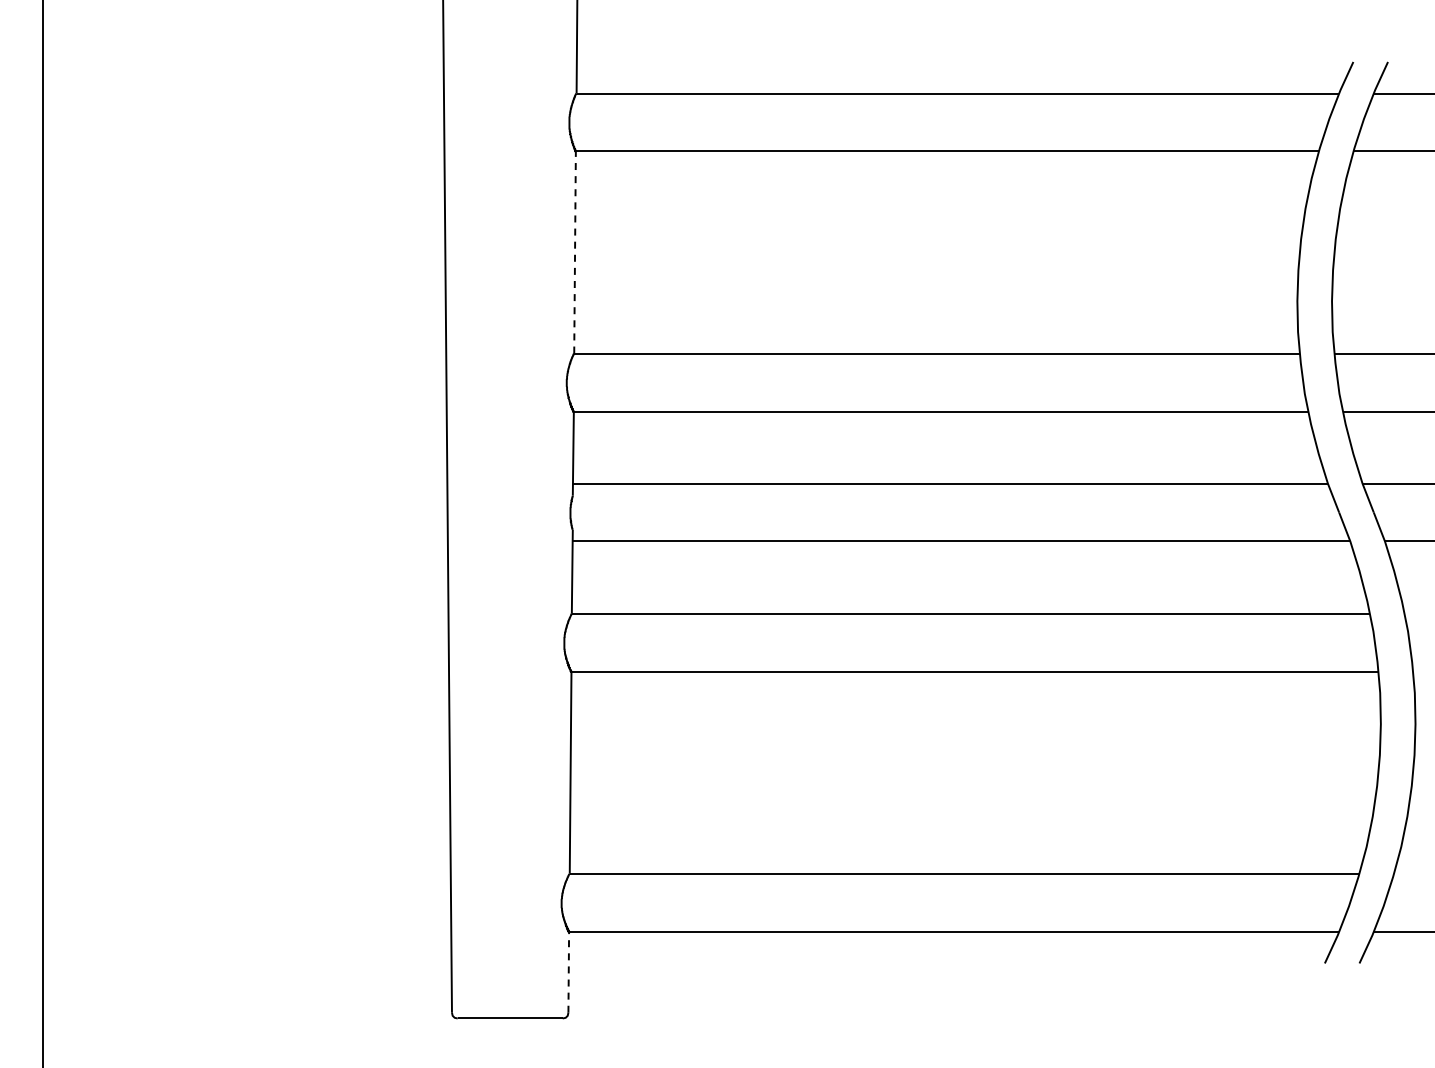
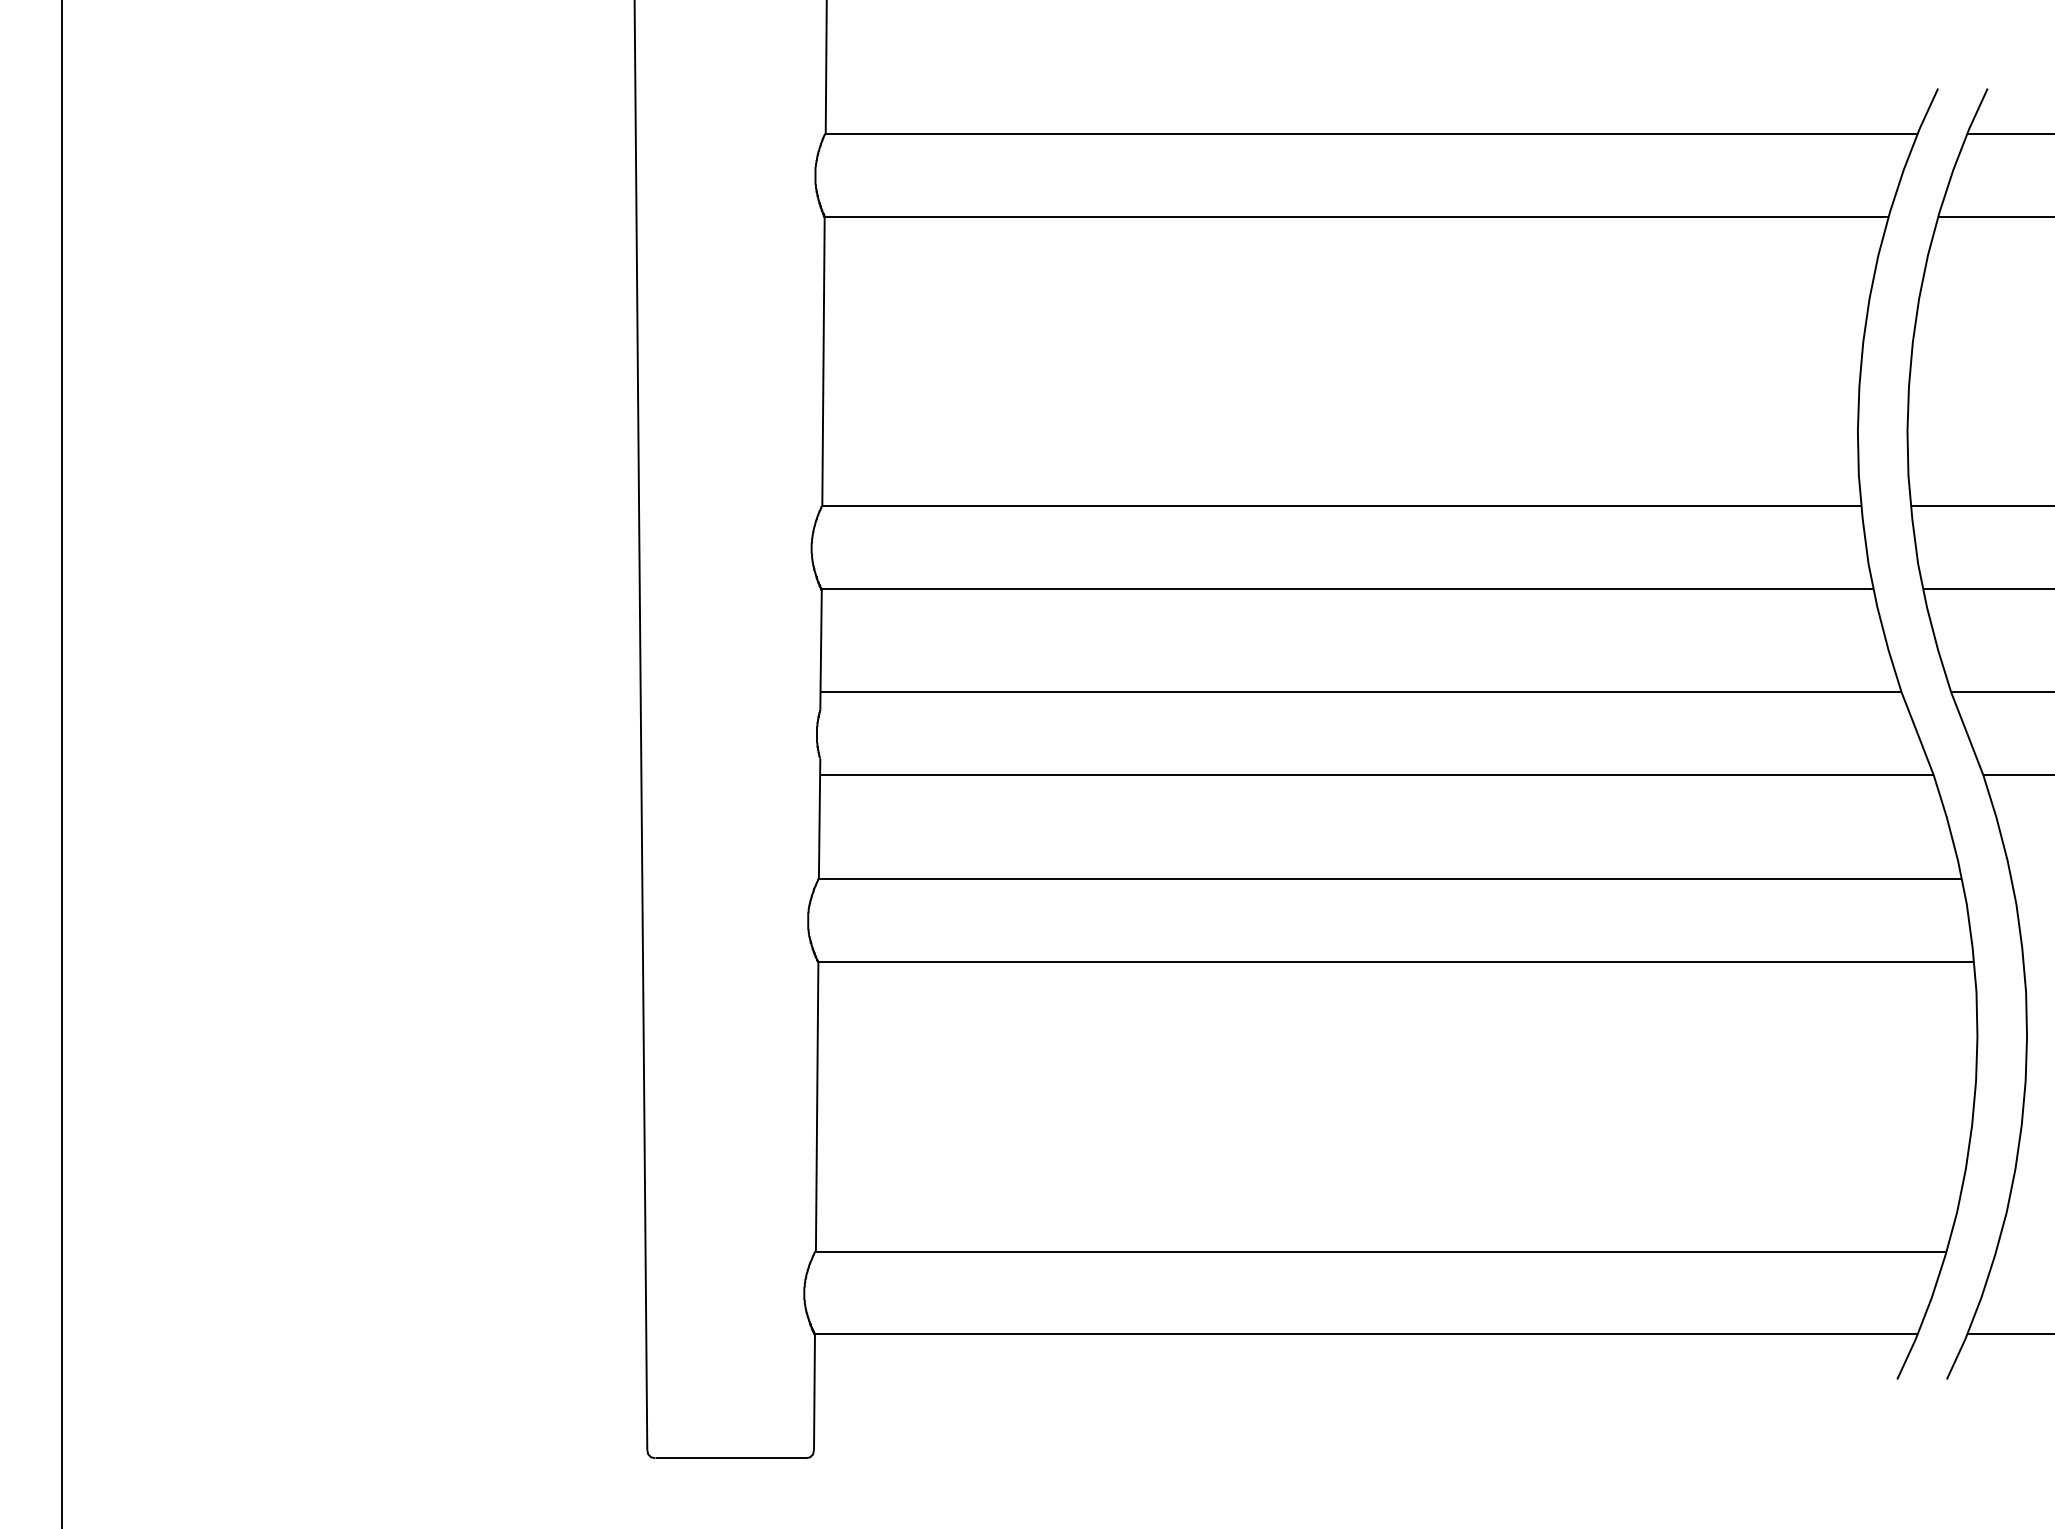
line: (575, 252) -> (824, 361), dashed -> solid
line: (568, 971) -> (814, 1391), dashed -> solid

